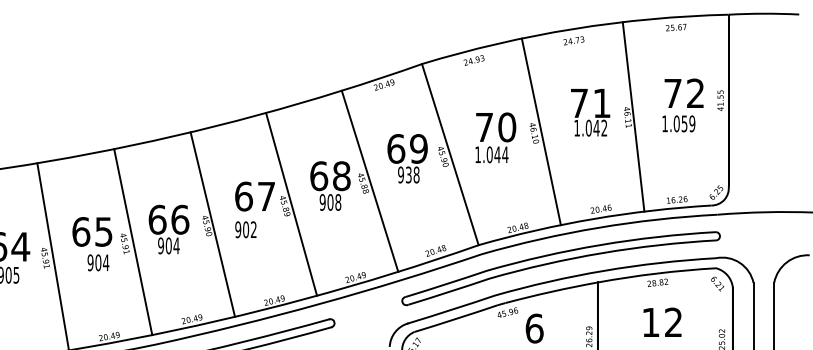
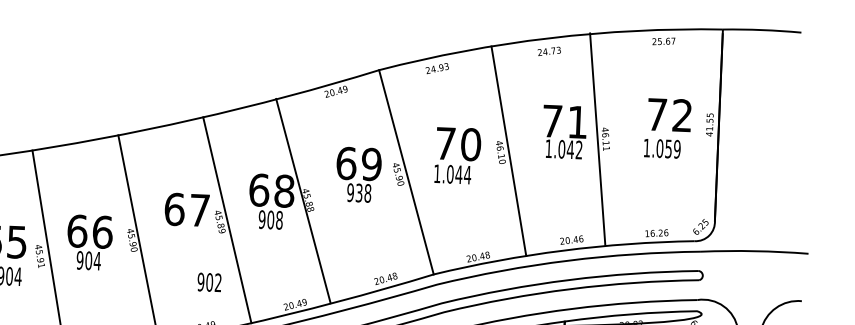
line: (633, 116) -> (597, 138), moved
line: (369, 180) -> (302, 200), moved
text: (245, 229) -> (209, 282), moved

